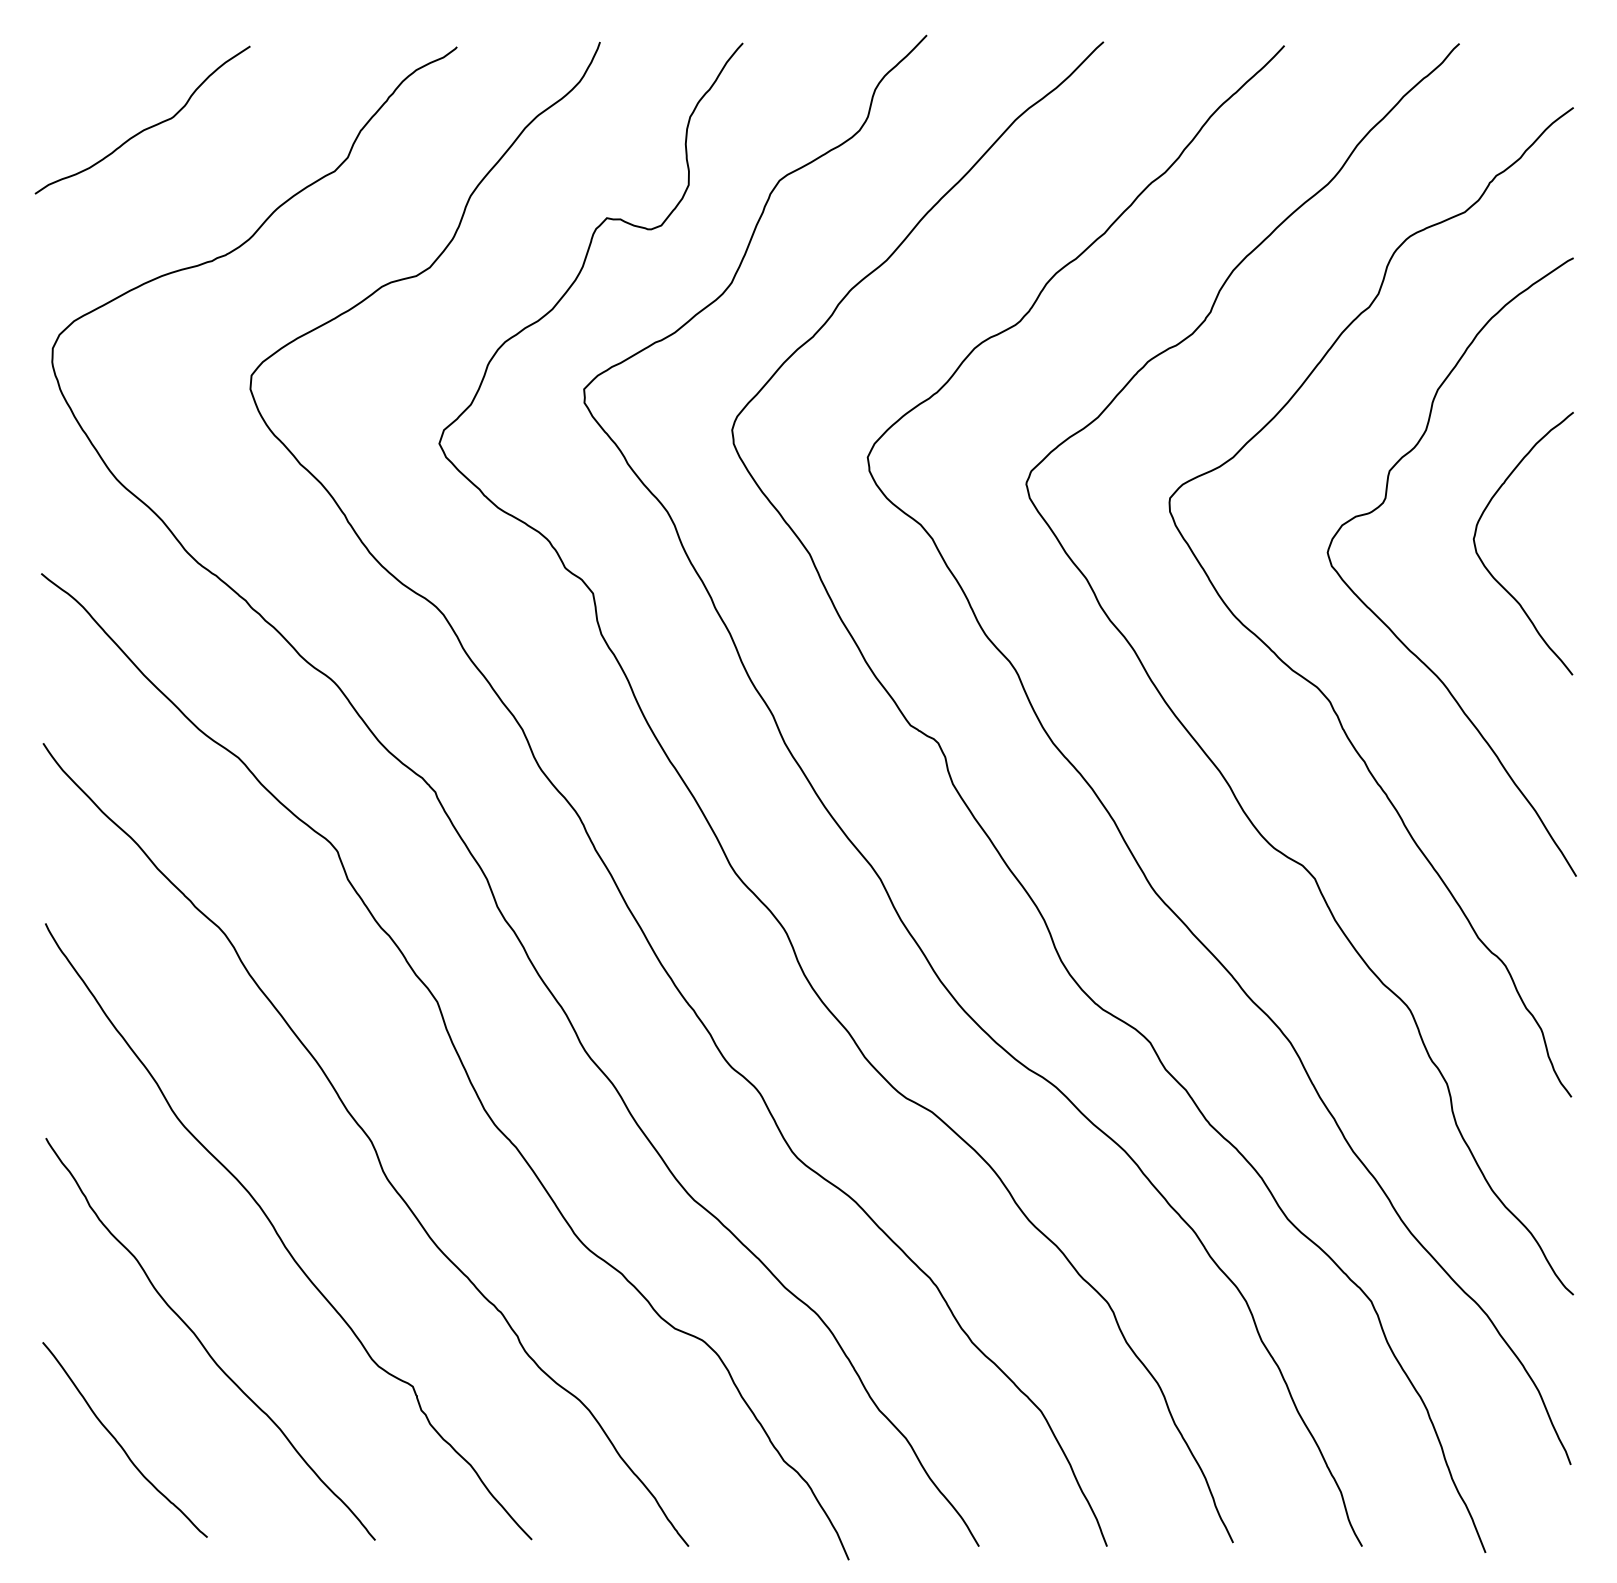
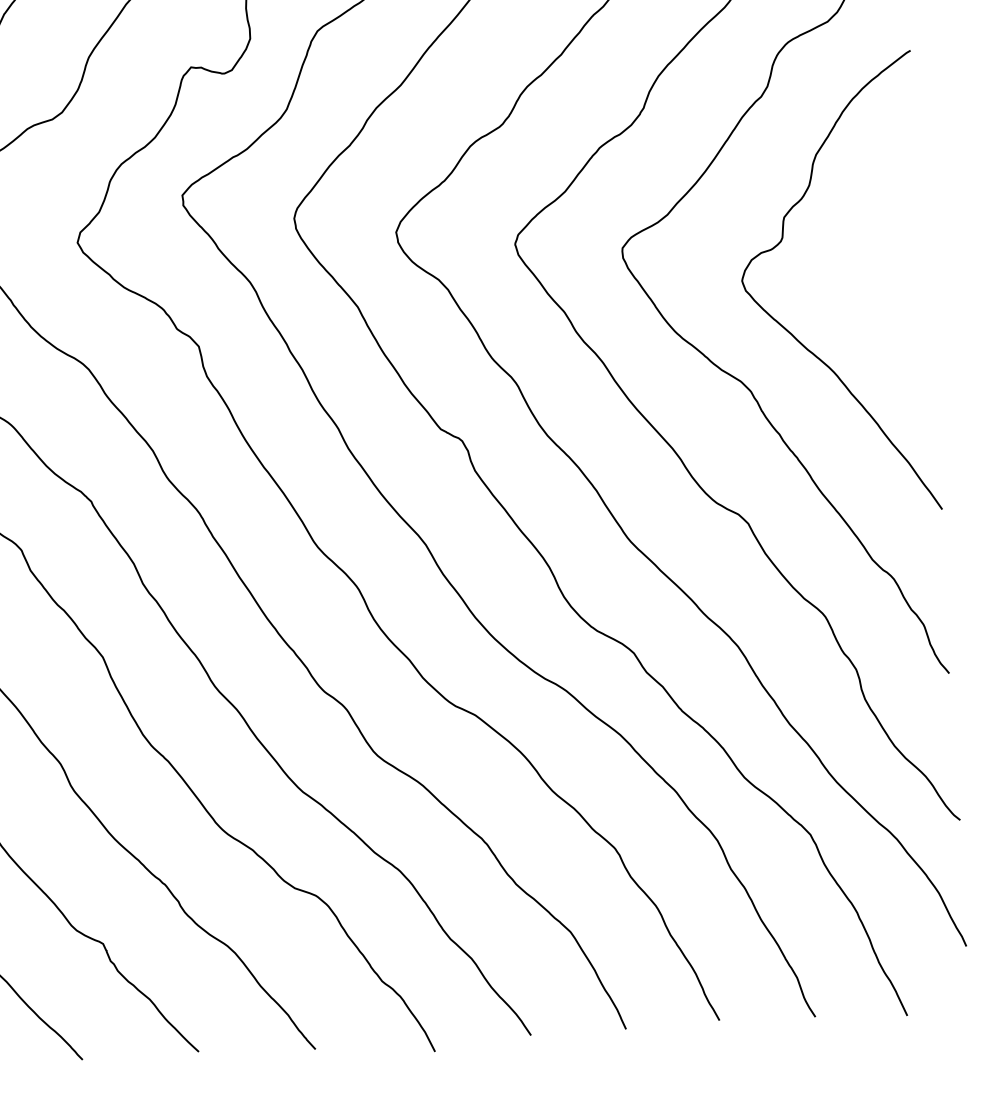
curve: (1489, 570) -> (863, 286), removed

